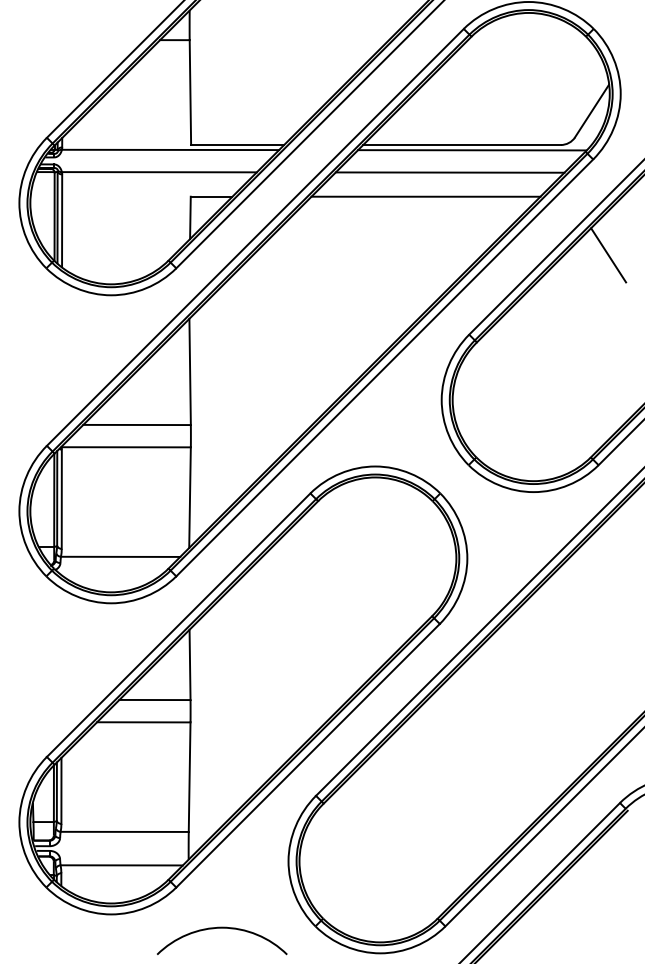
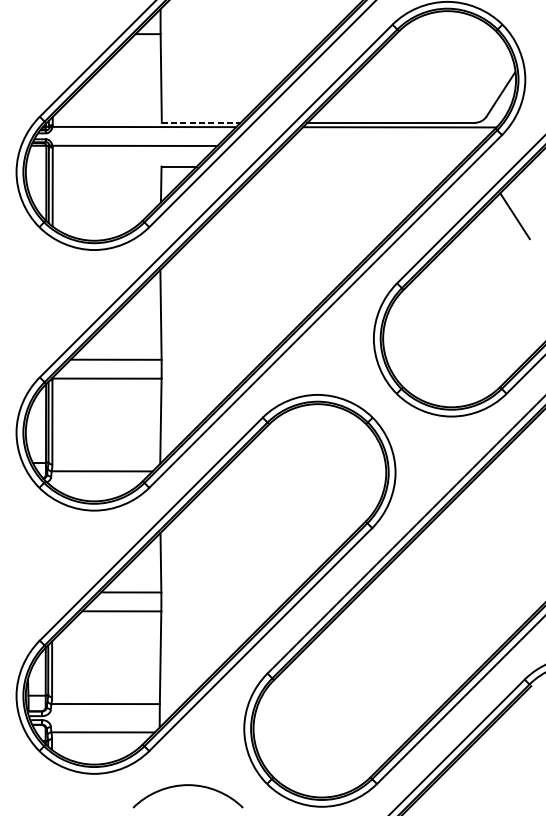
line: (237, 145) -> (201, 123), solid -> dashed
line: (449, 172) -> (380, 146), removed
line: (425, 196) -> (360, 166), removed

